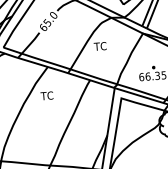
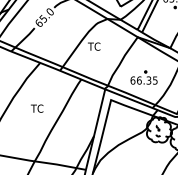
text: (47, 95) -> (37, 108), moved

